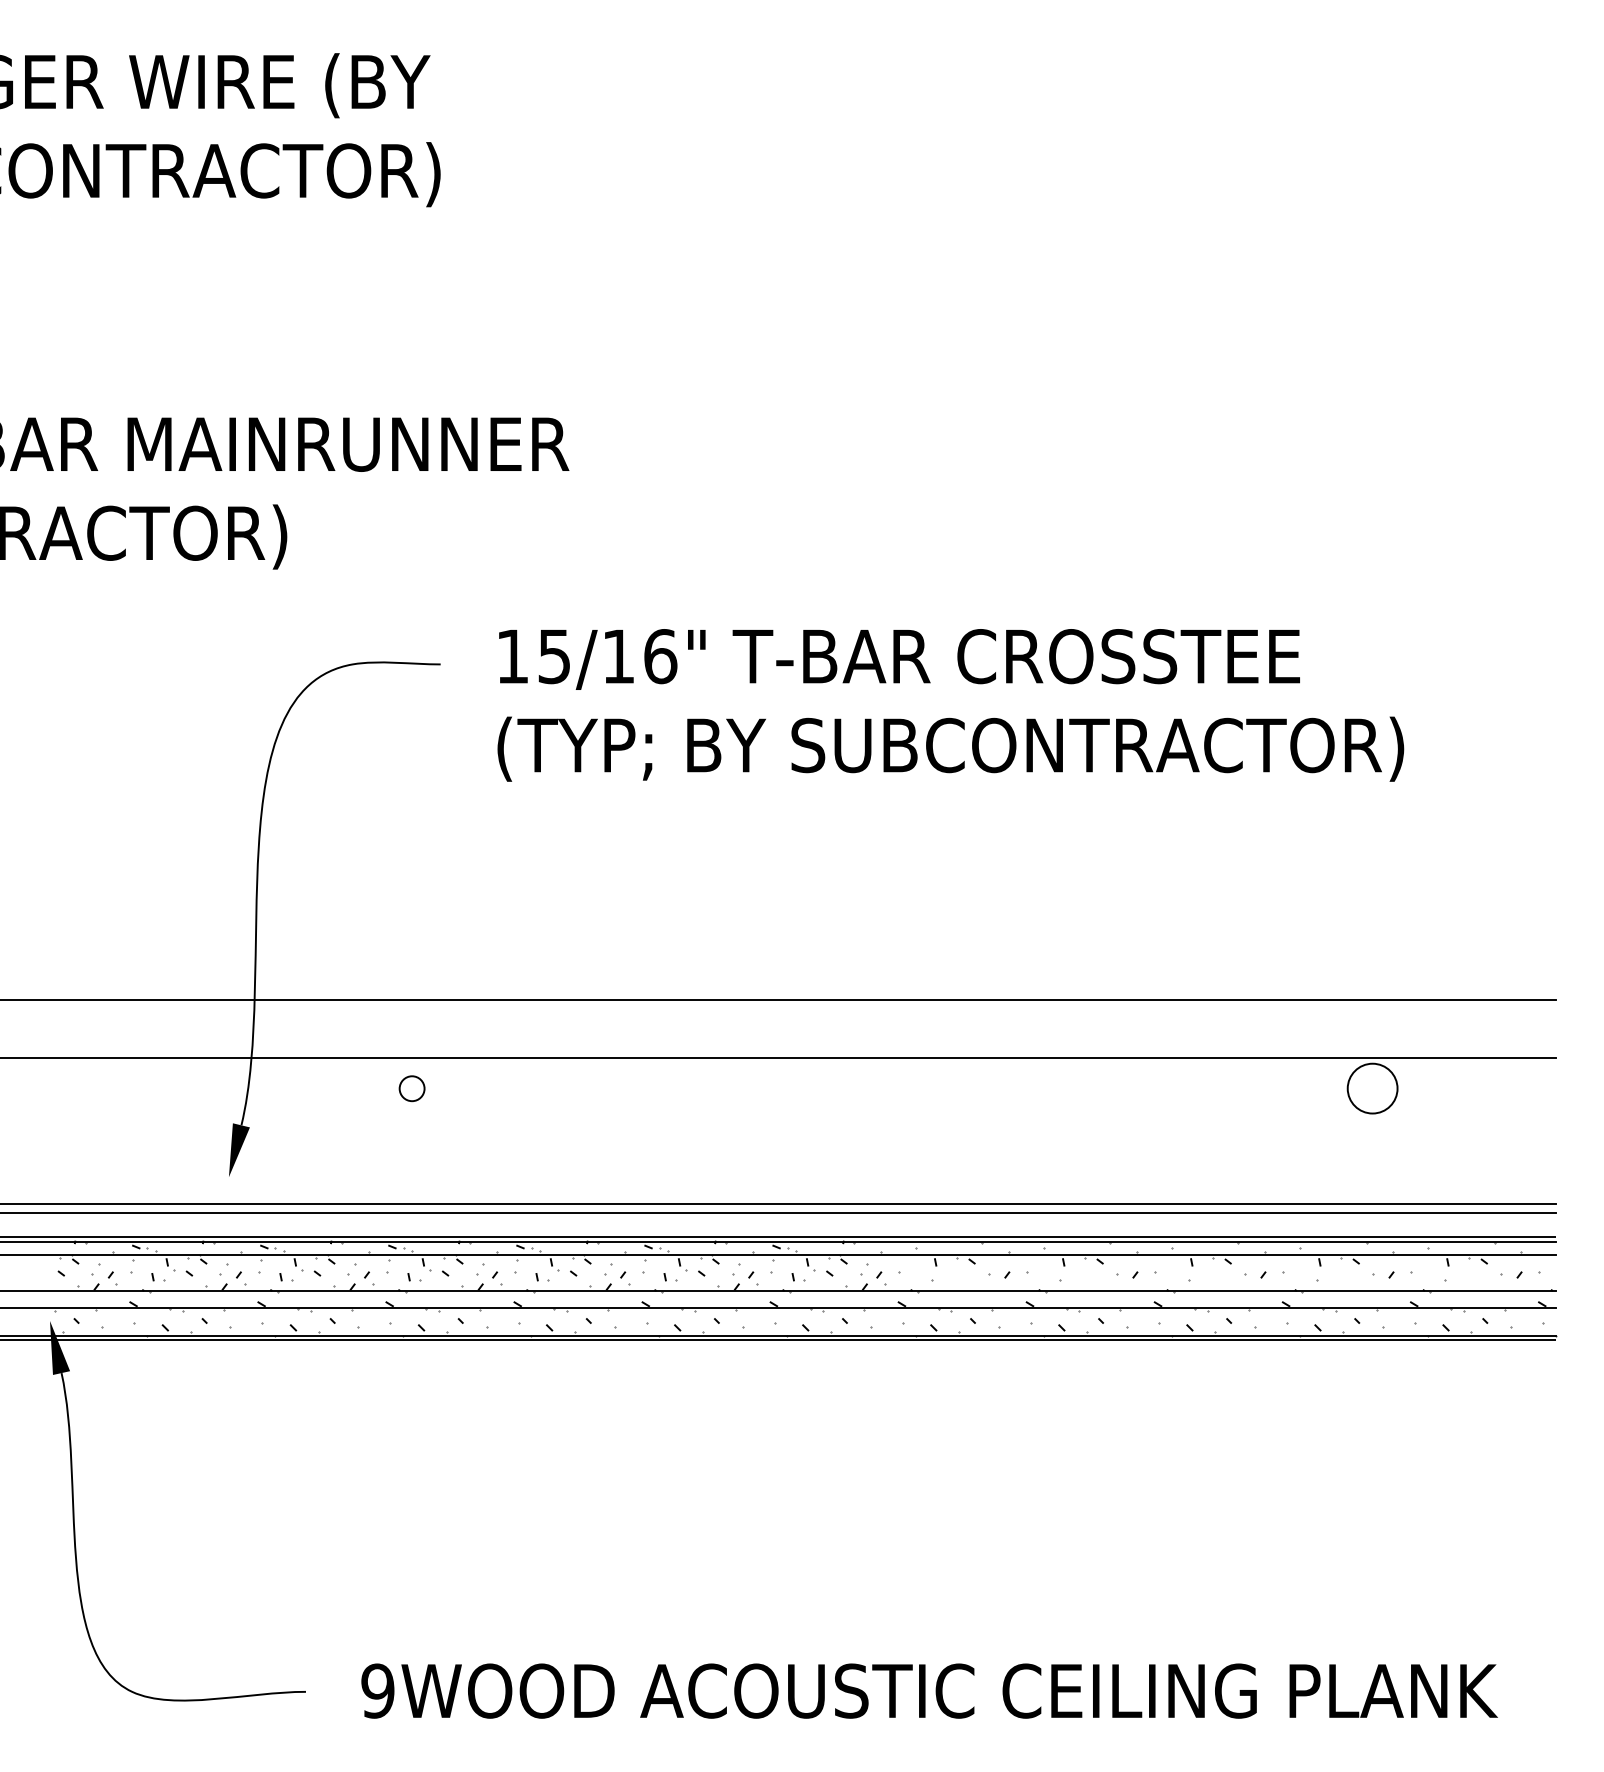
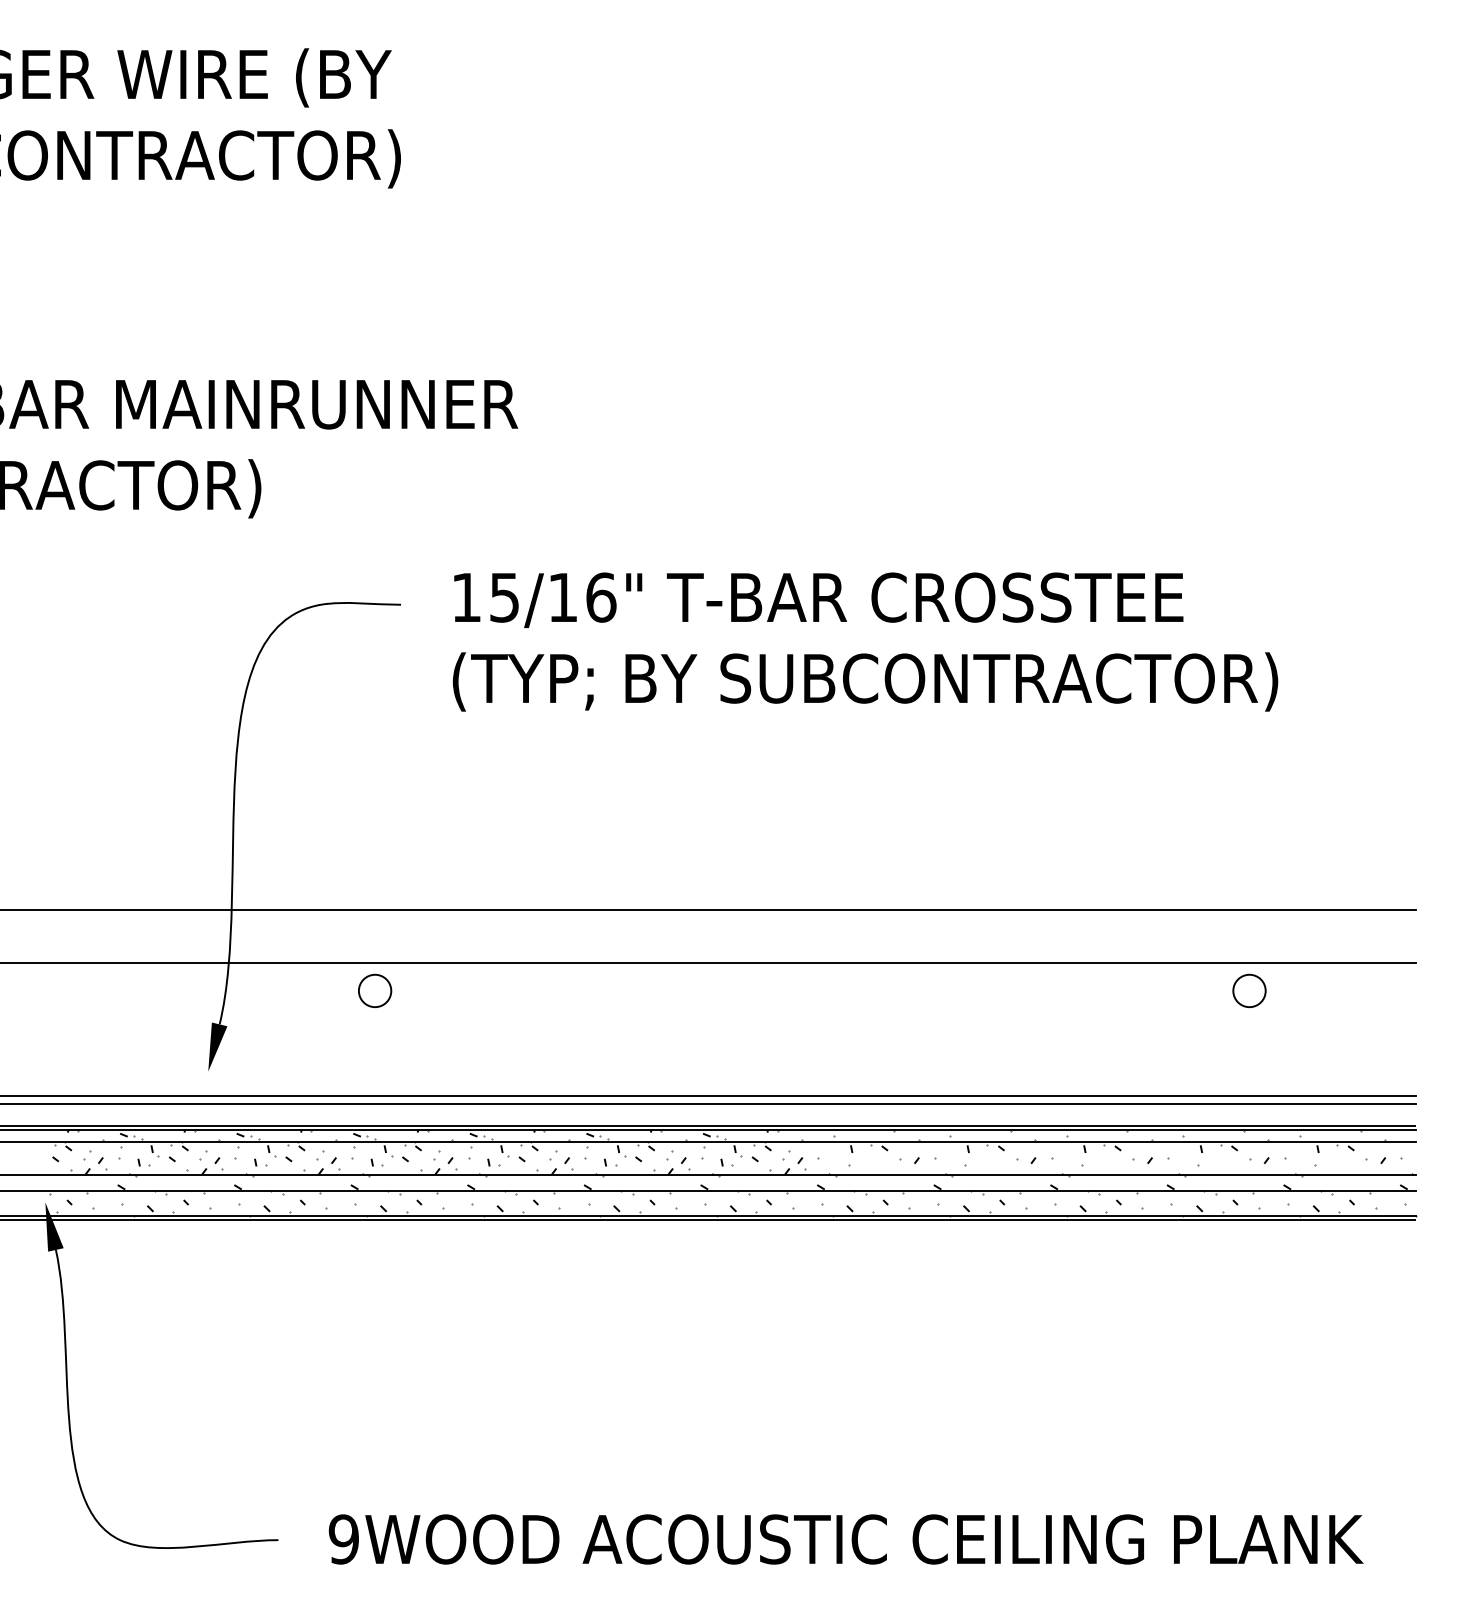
circle: (411, 1088) -> (374, 990), size x1.43
circle: (1372, 1088) -> (1249, 990), size x0.71

